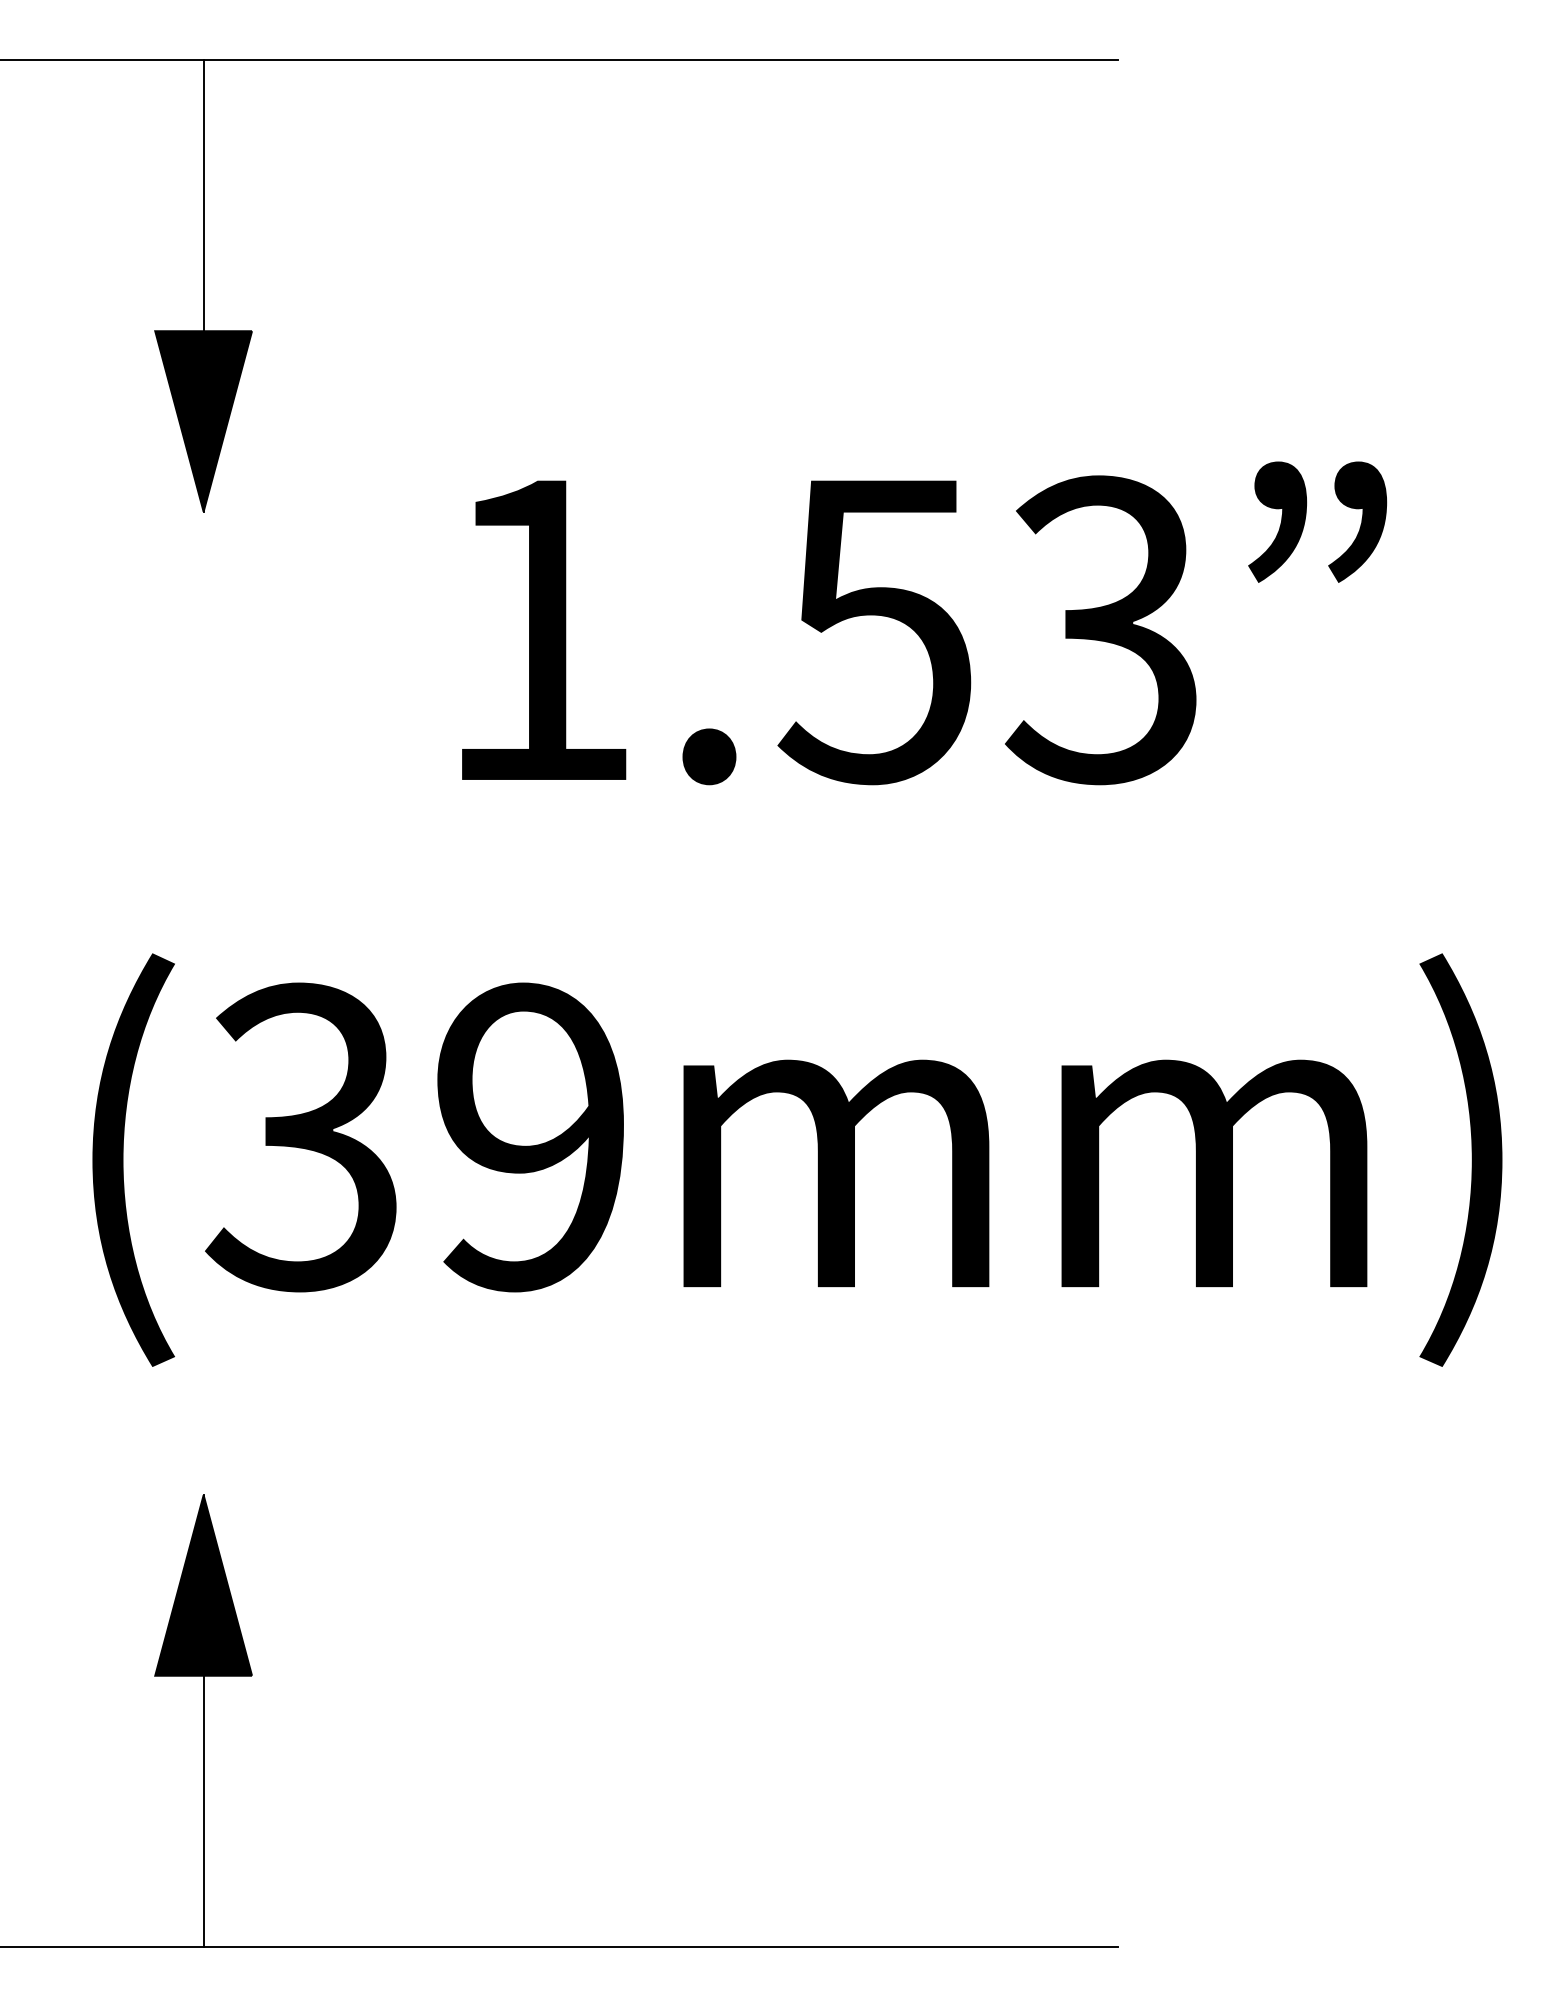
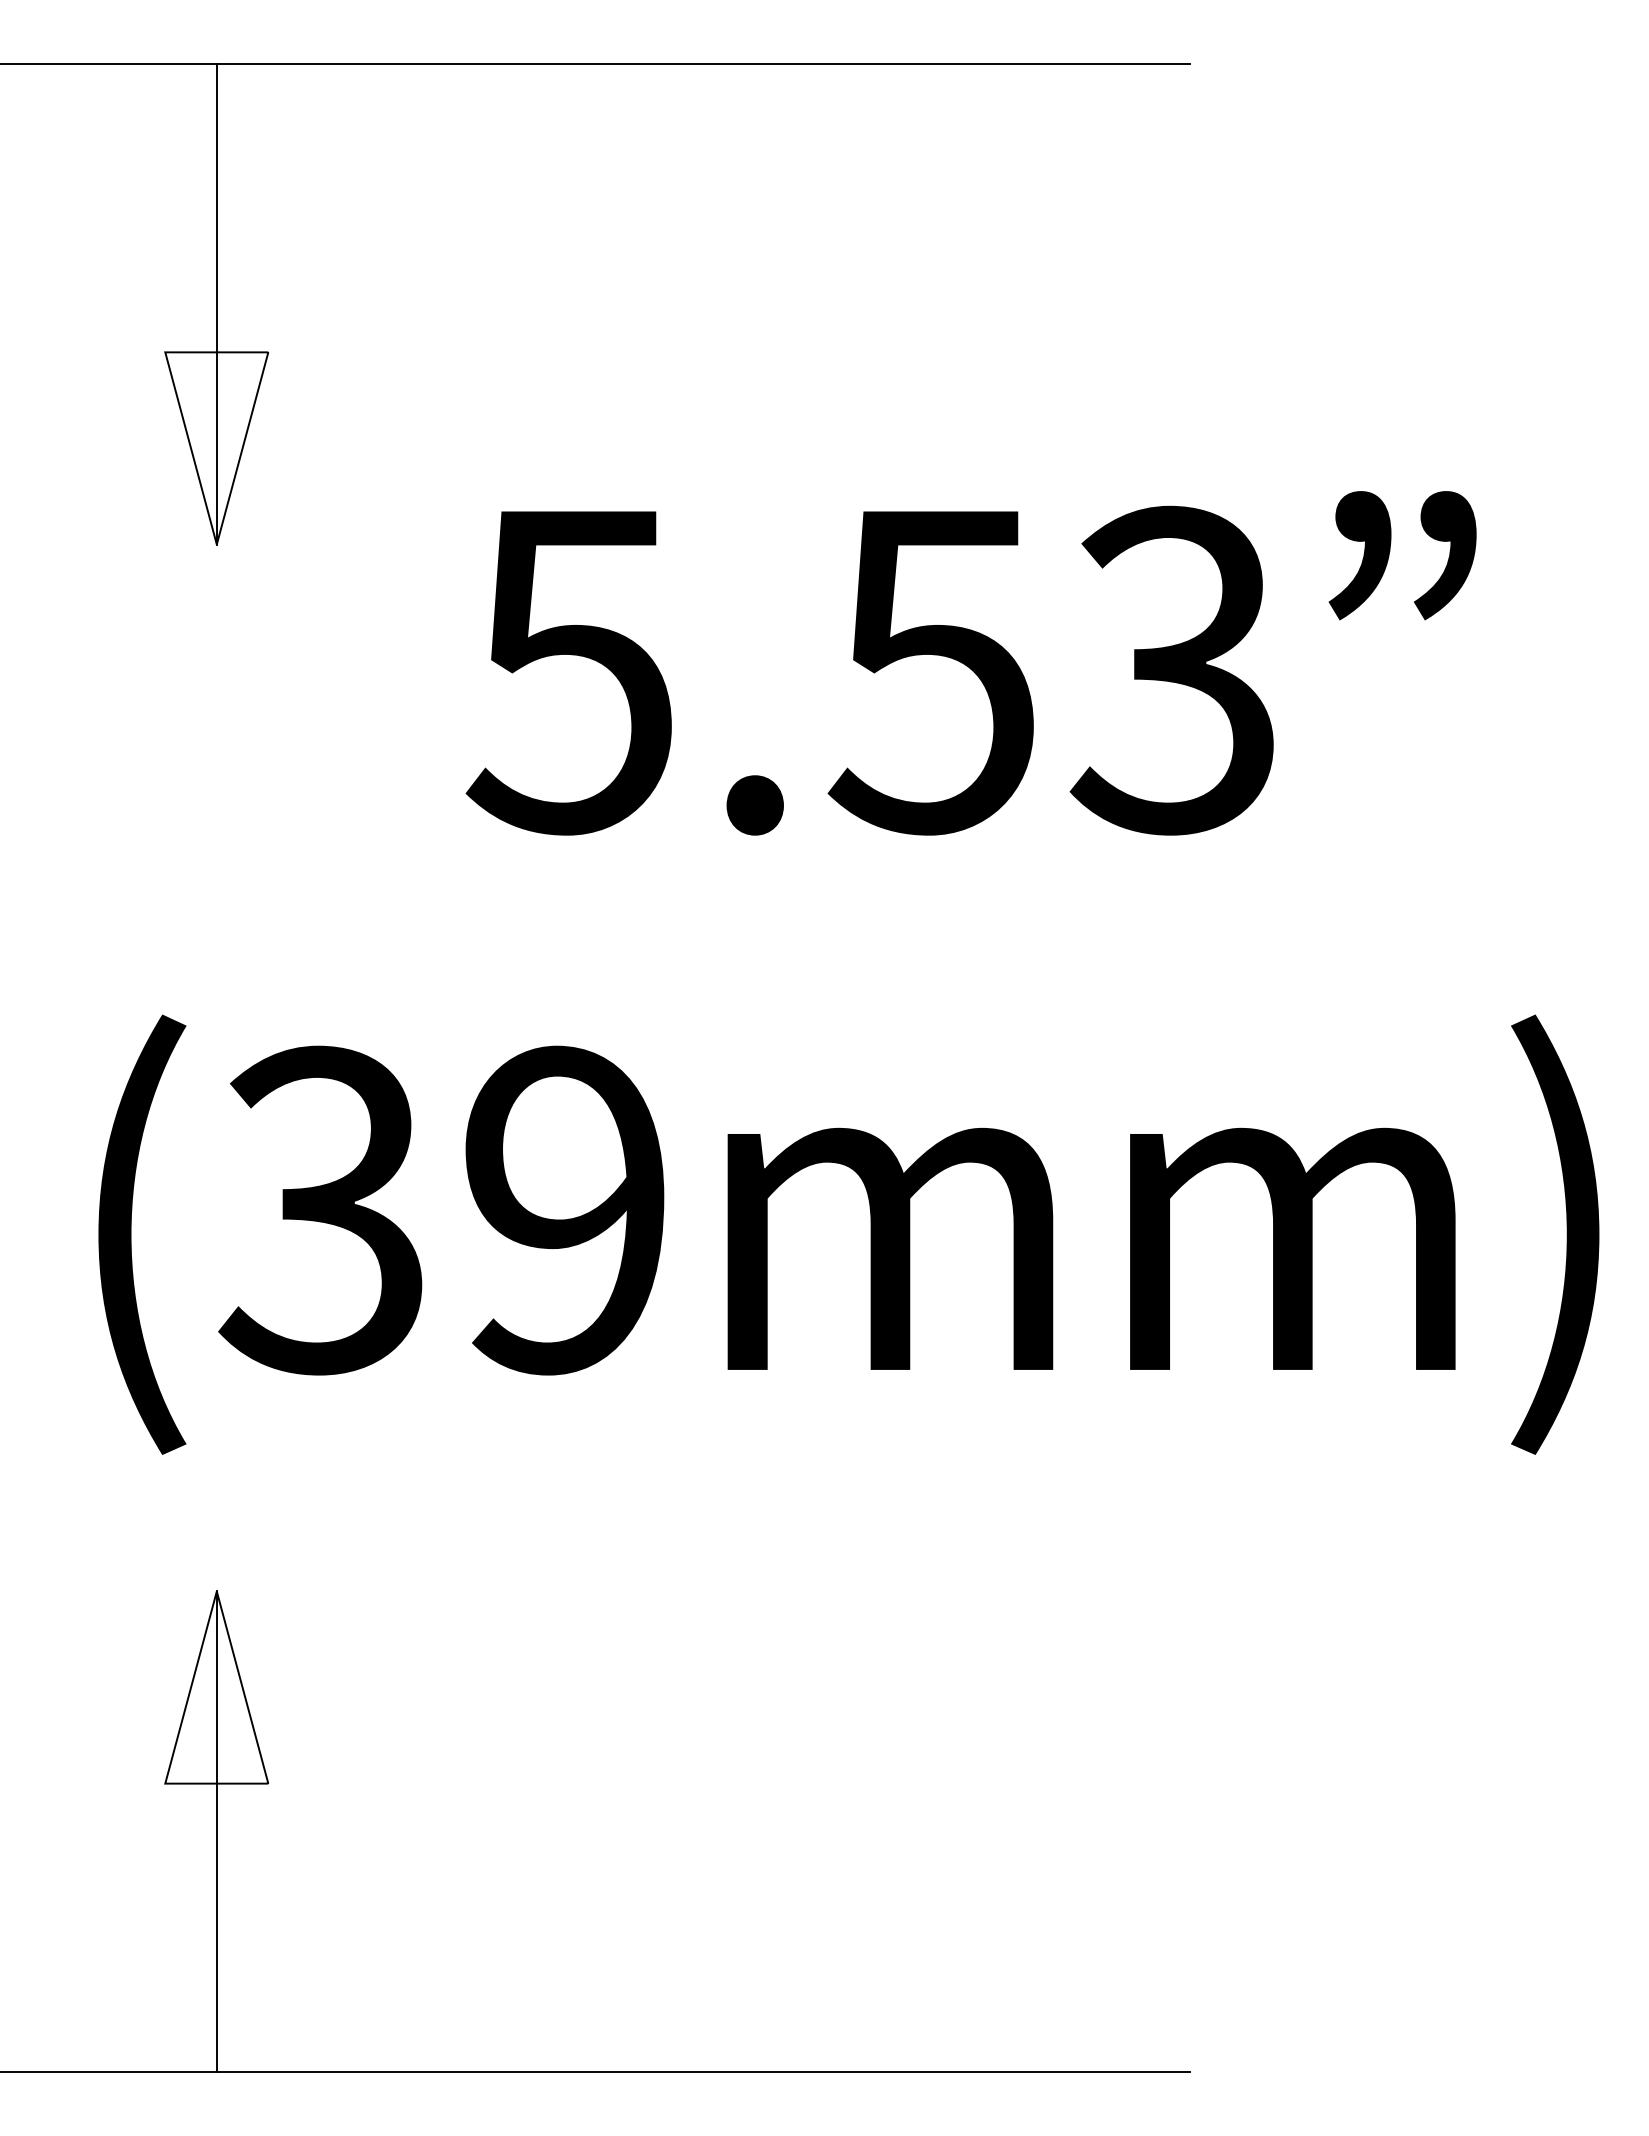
fill: (203, 421) -> (216, 448), removed
text: (534, 632) -> (568, 673), 1.53 -> 5.53
fill: (203, 1585) -> (216, 1687), removed

